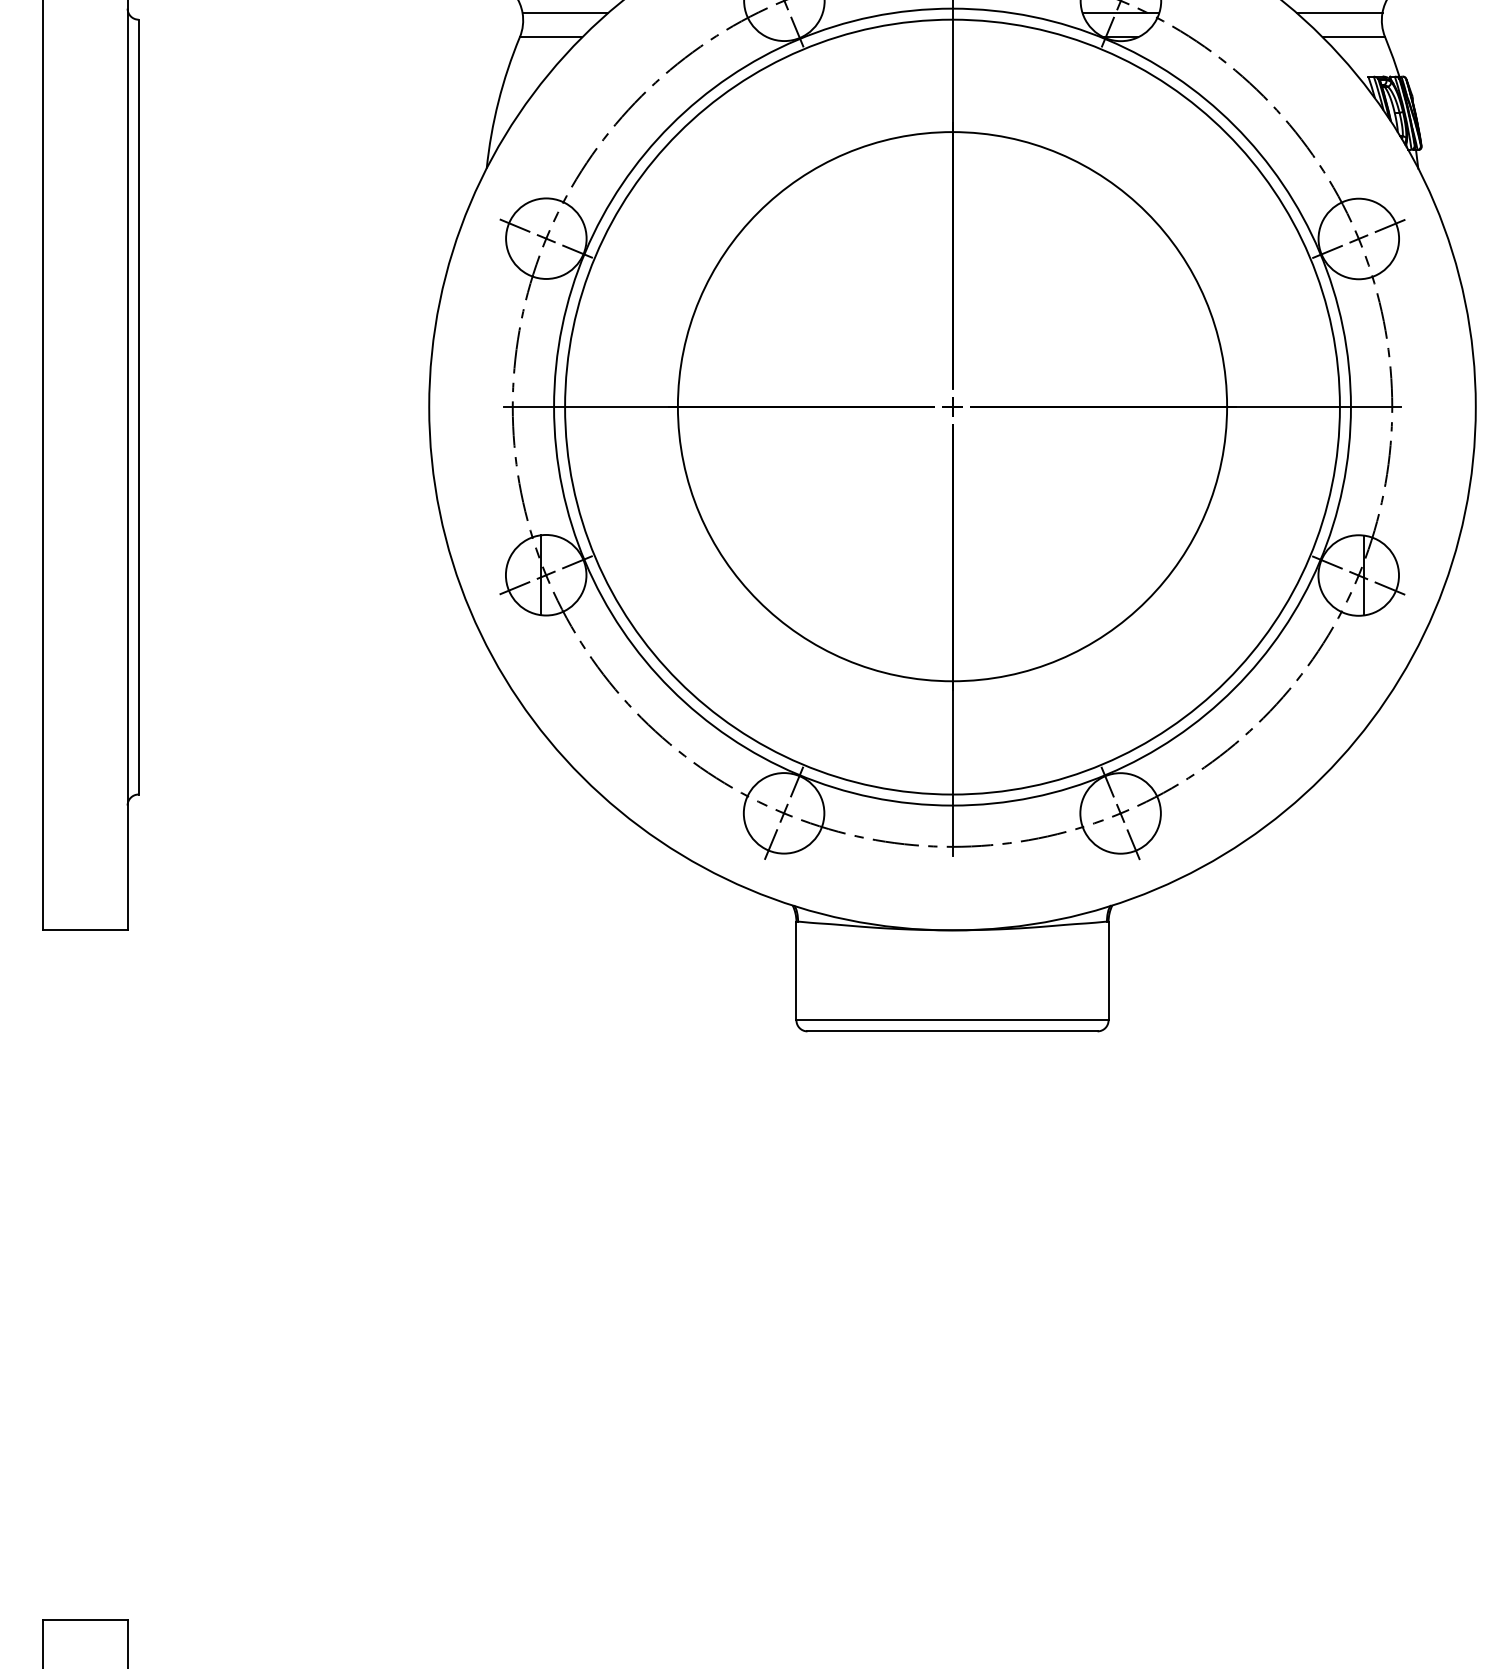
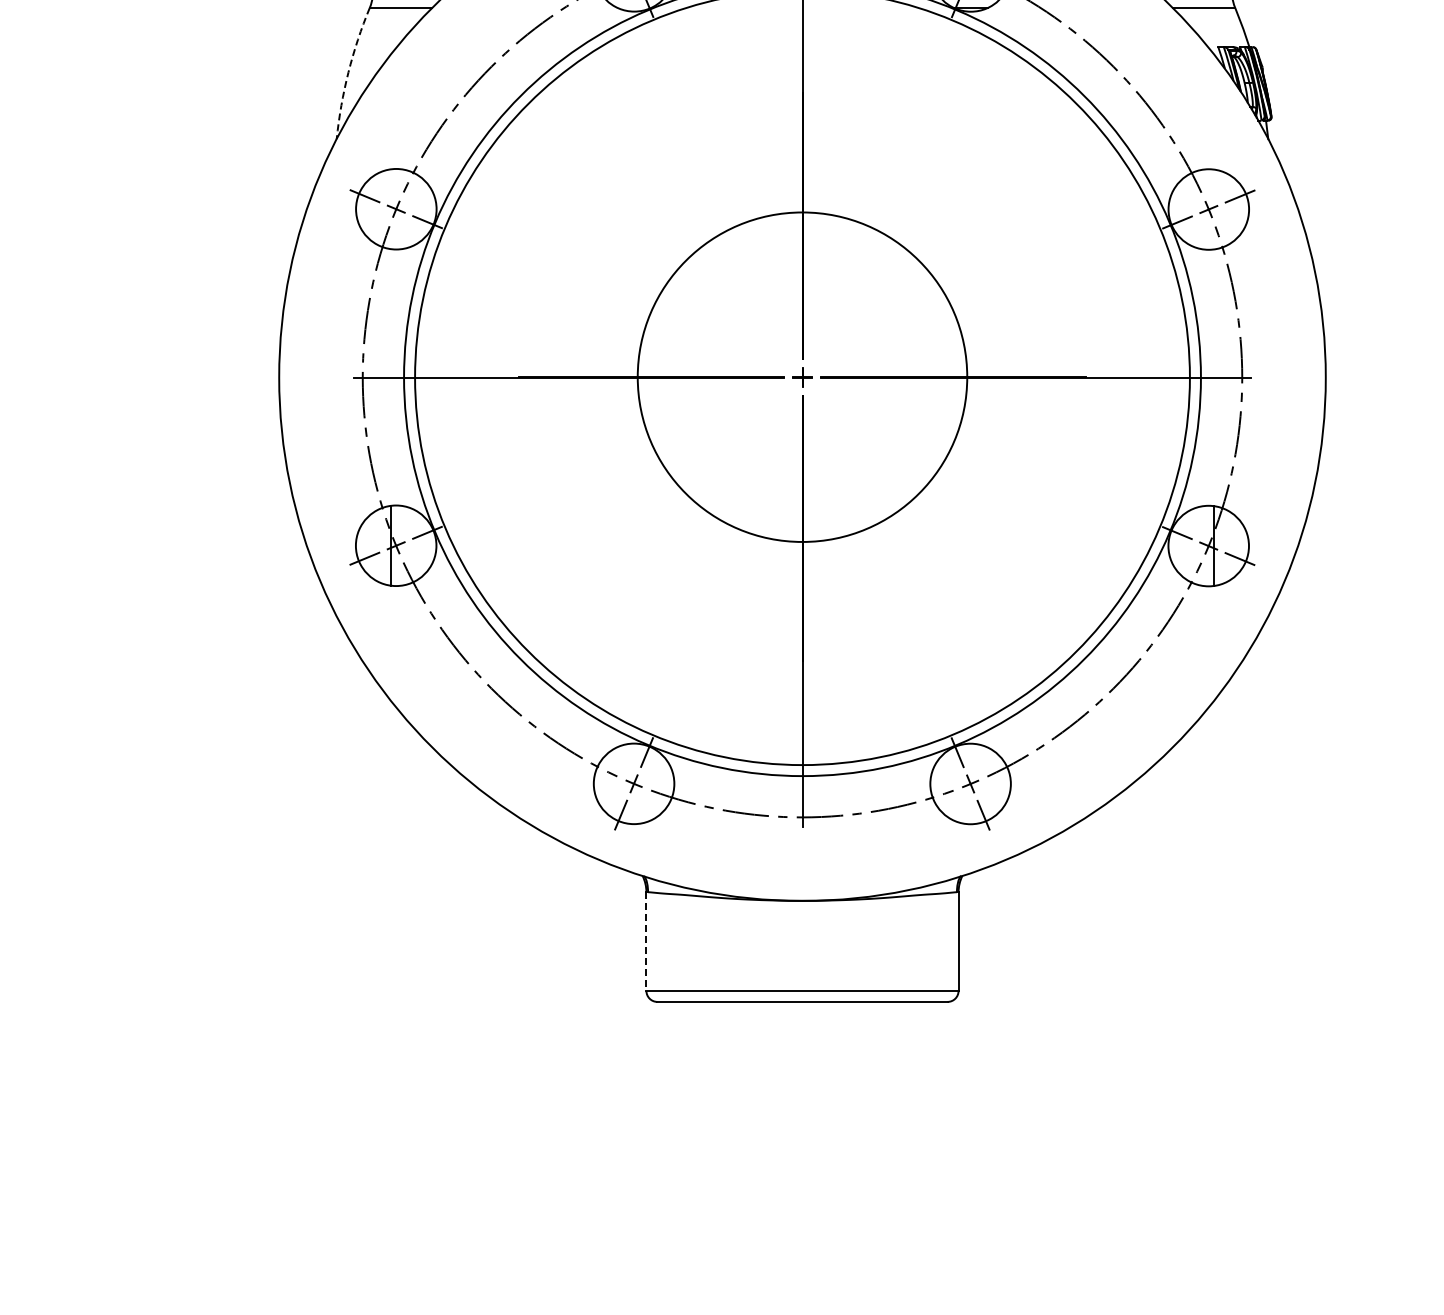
arc: (498, 101) -> (348, 72), solid -> dashed
circle: (952, 406) -> (802, 377), size x0.6
line: (796, 971) -> (646, 942), solid -> dashed

